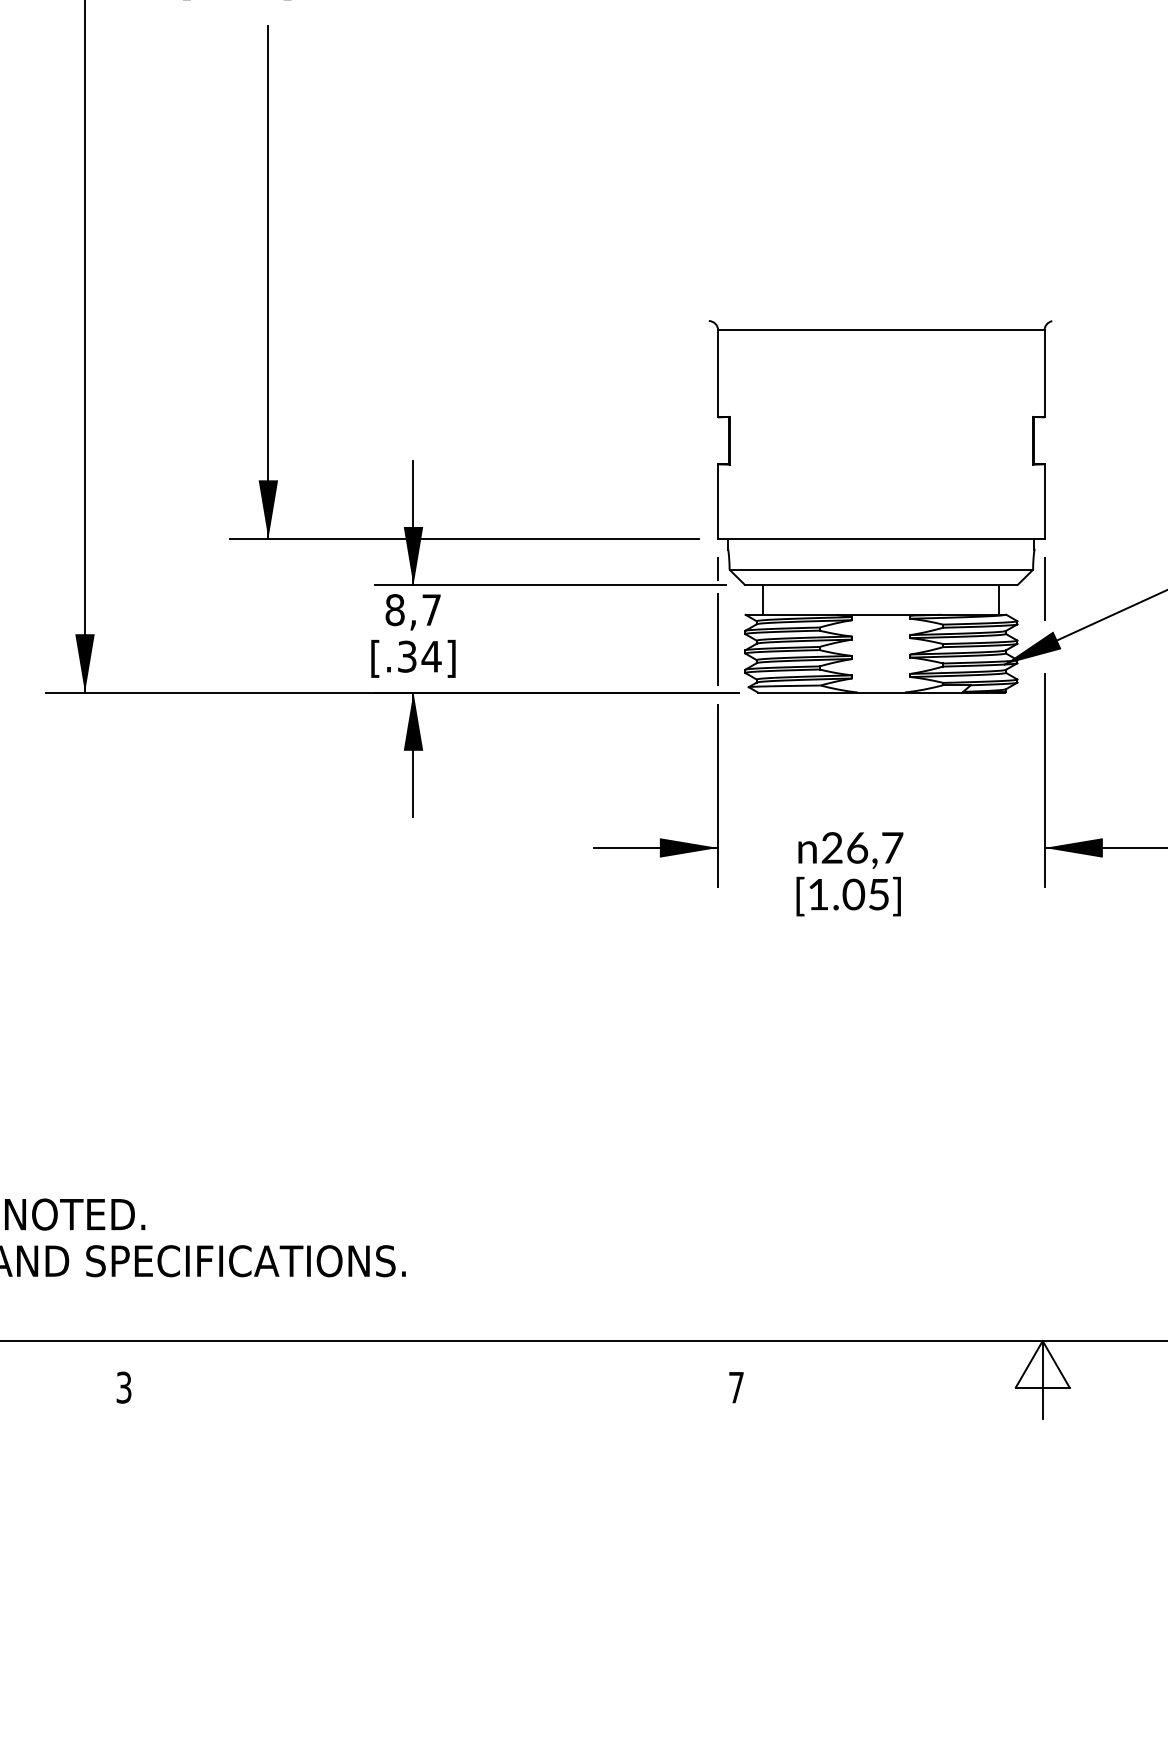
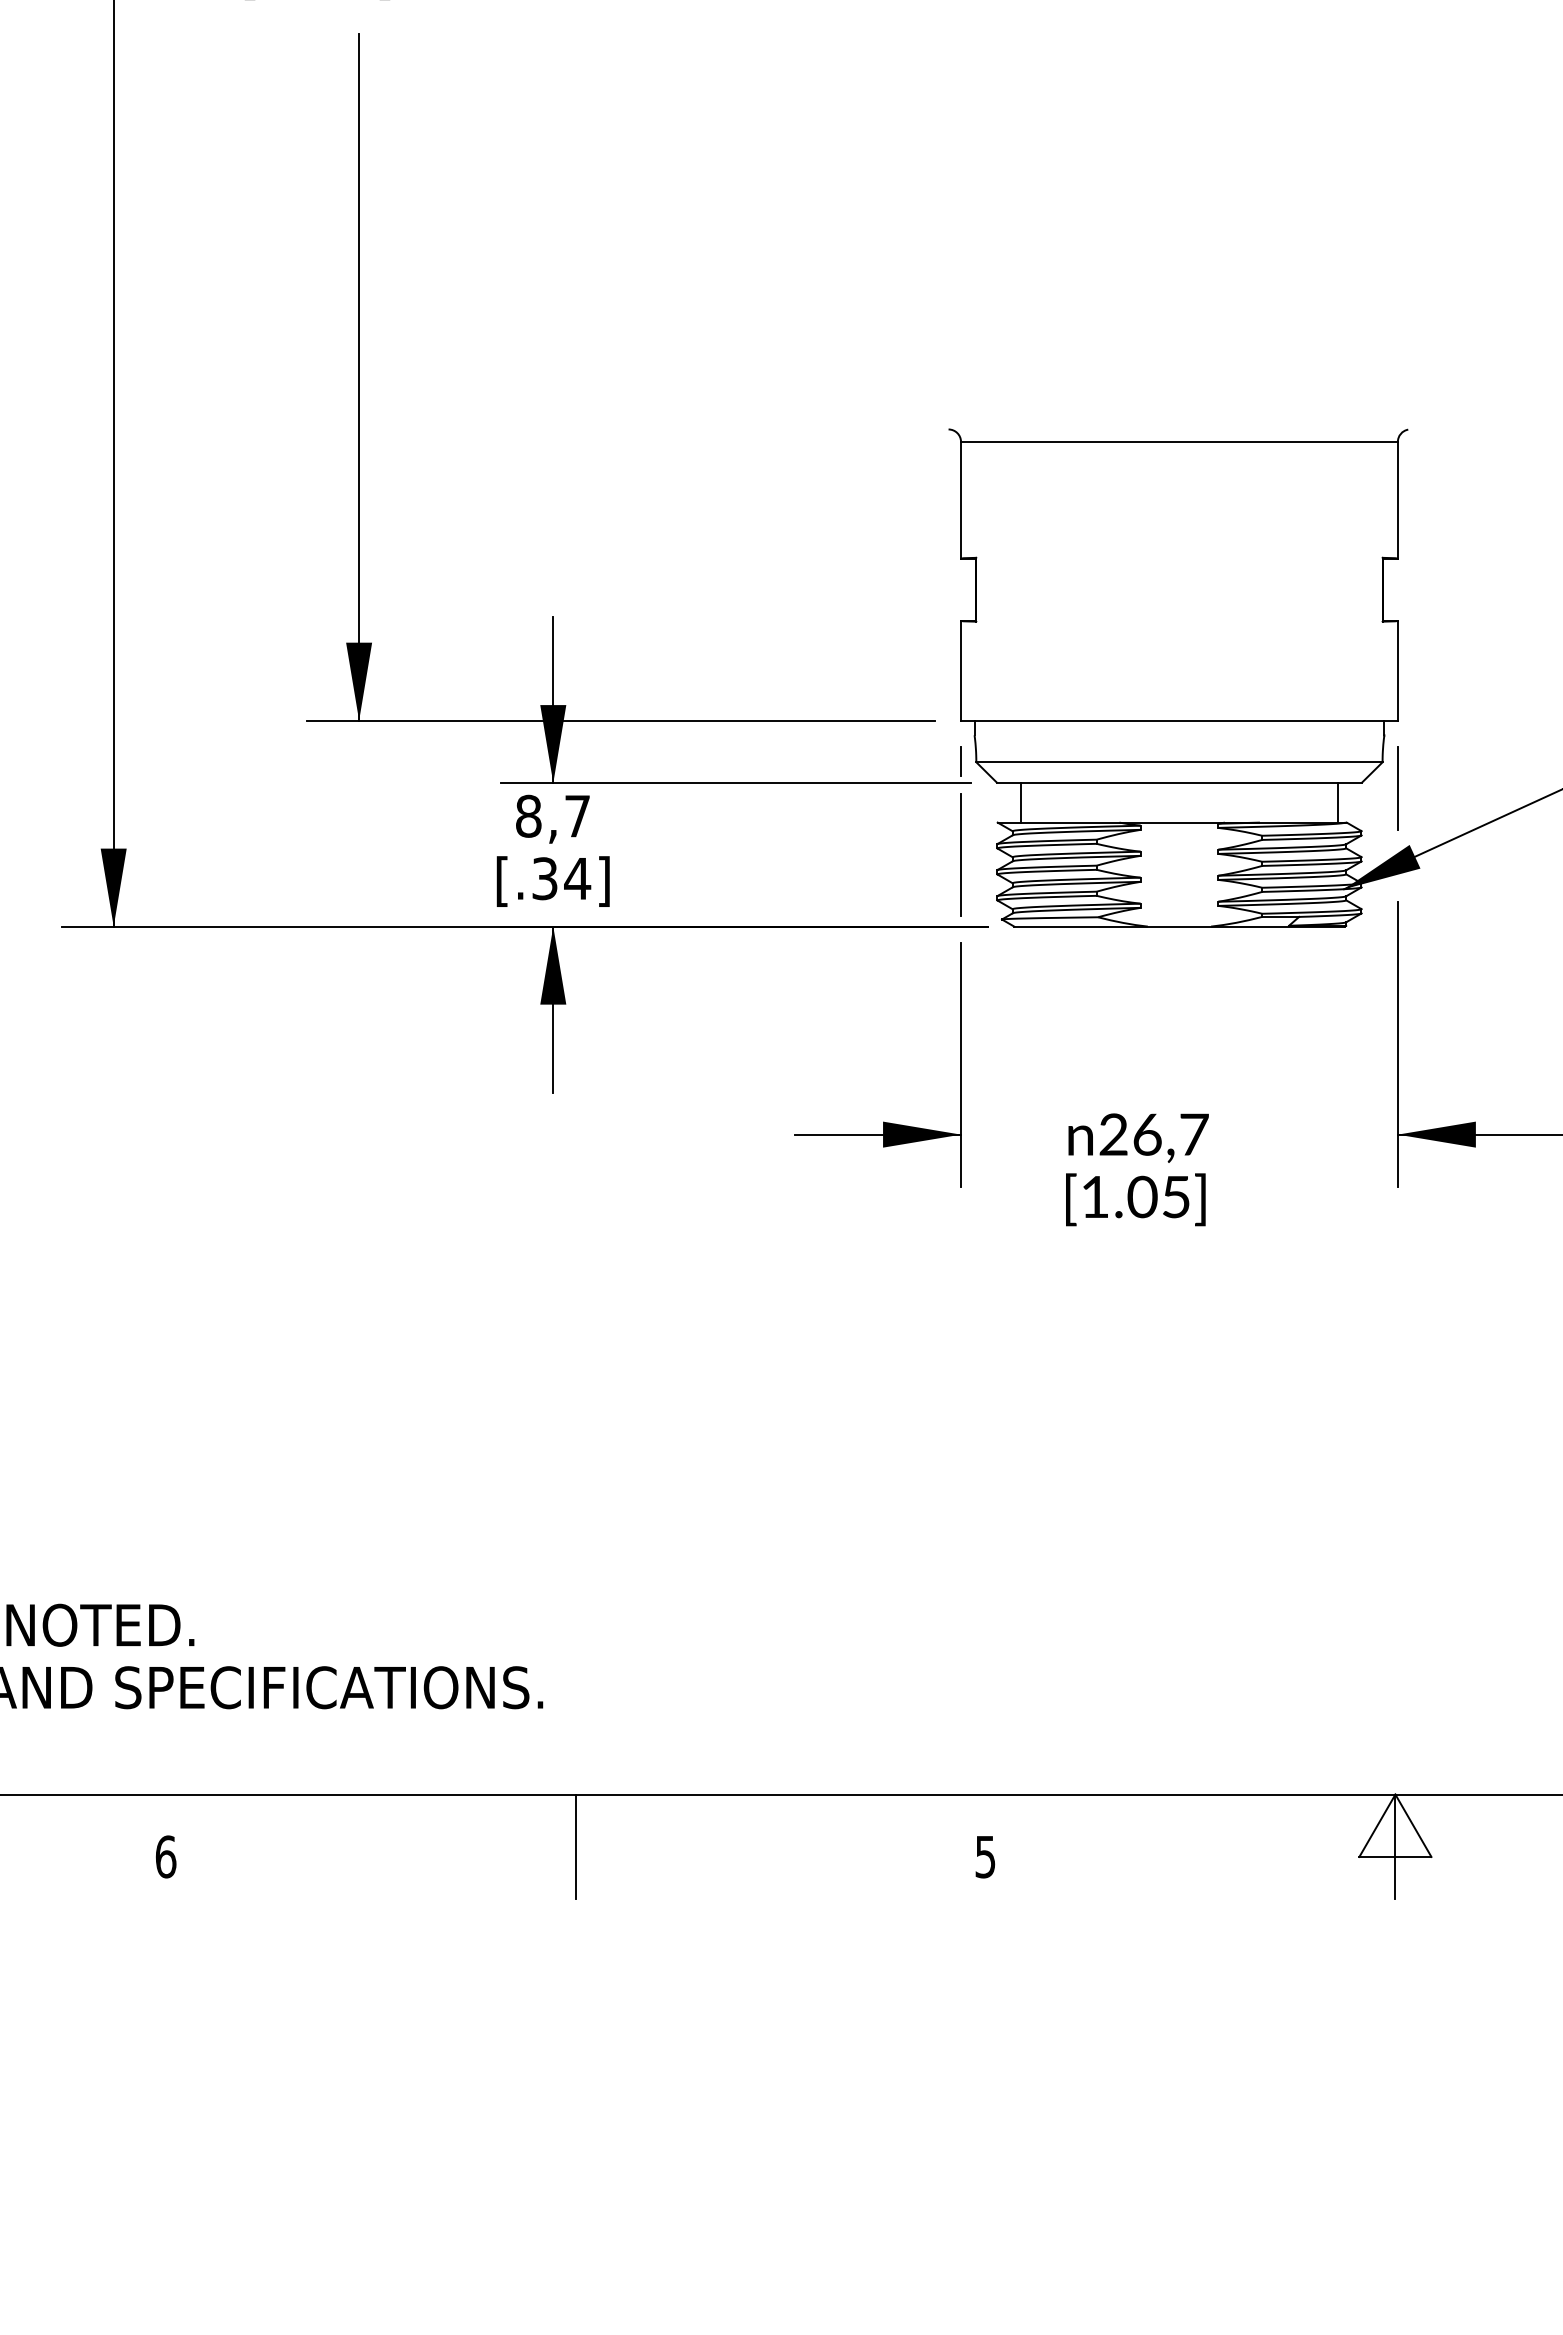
line: (430, 1379) -> (575, 1846), added
text: (123, 1387) -> (165, 1856), 3 -> 6
text: (736, 1388) -> (985, 1857), 7 -> 5

